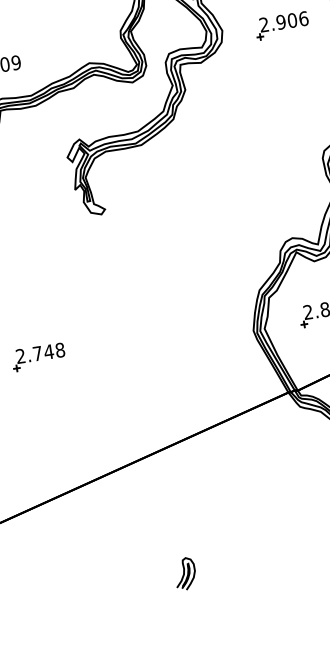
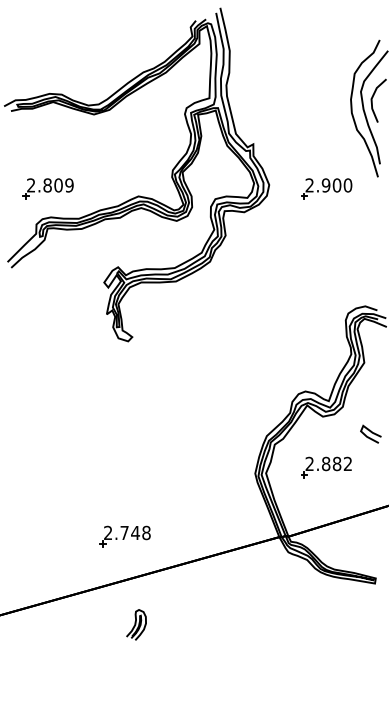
text: (304, 18) -> (348, 185), 2.906 -> 2.900
part: (38, 357) -> (124, 536), moved
part: (185, 573) -> (136, 624), moved

